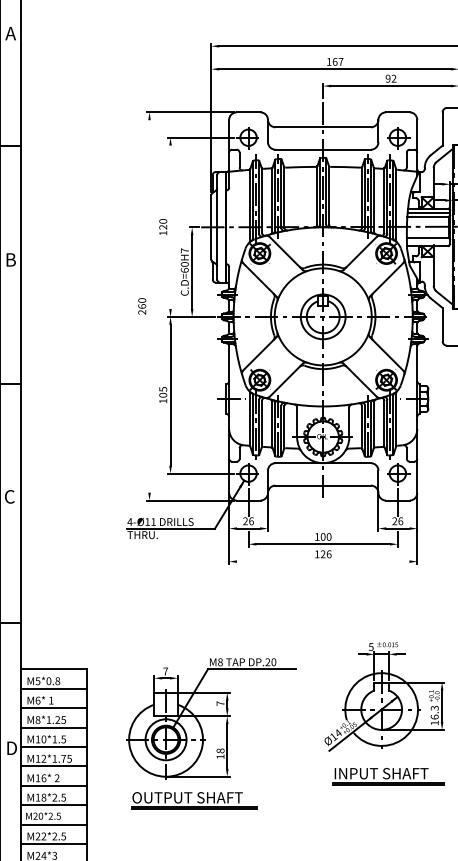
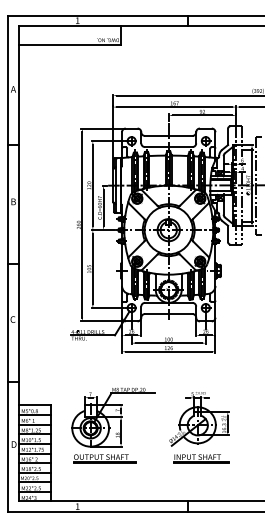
line: (169, 226) -> (92, 185), added
line: (149, 305) -> (82, 224), added
line: (322, 561) -> (168, 351), added
part: (212, 734) -> (113, 425), moved

